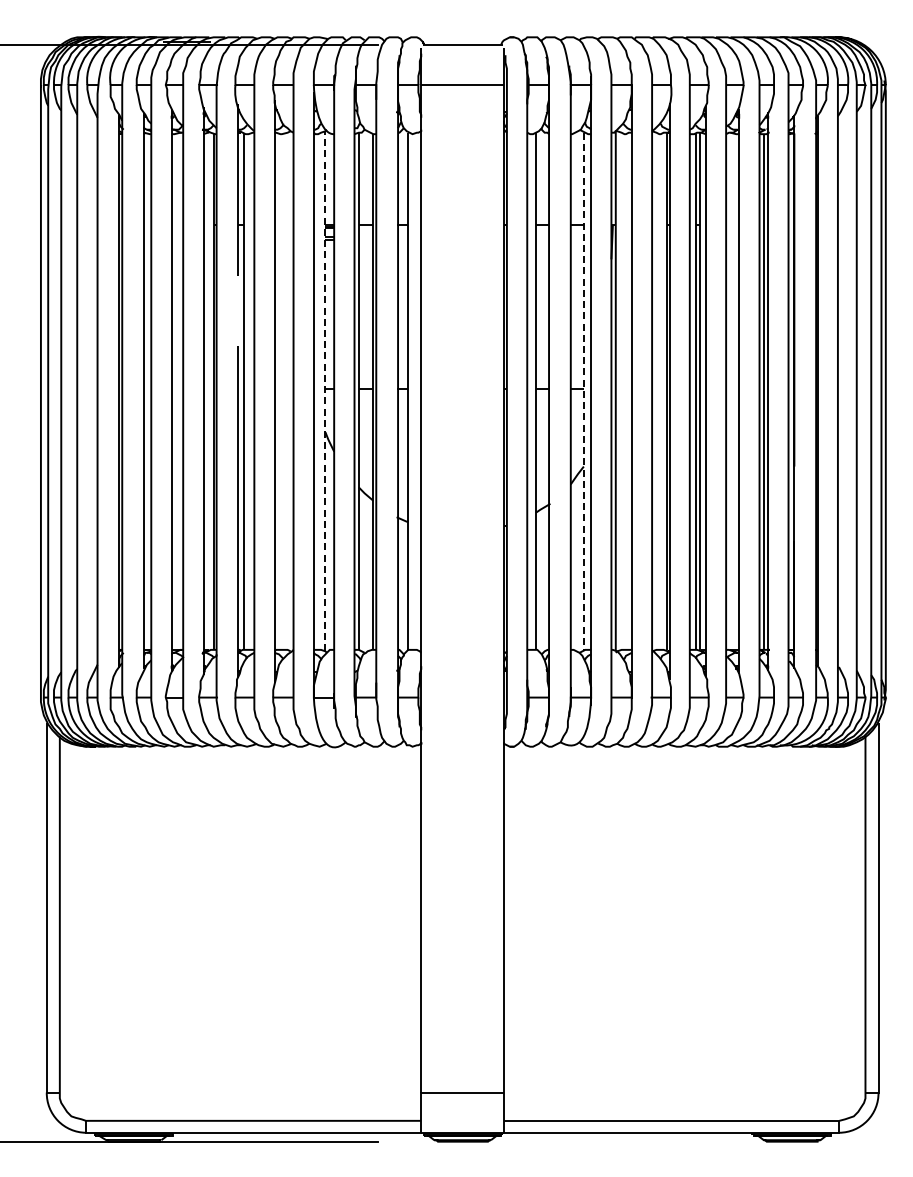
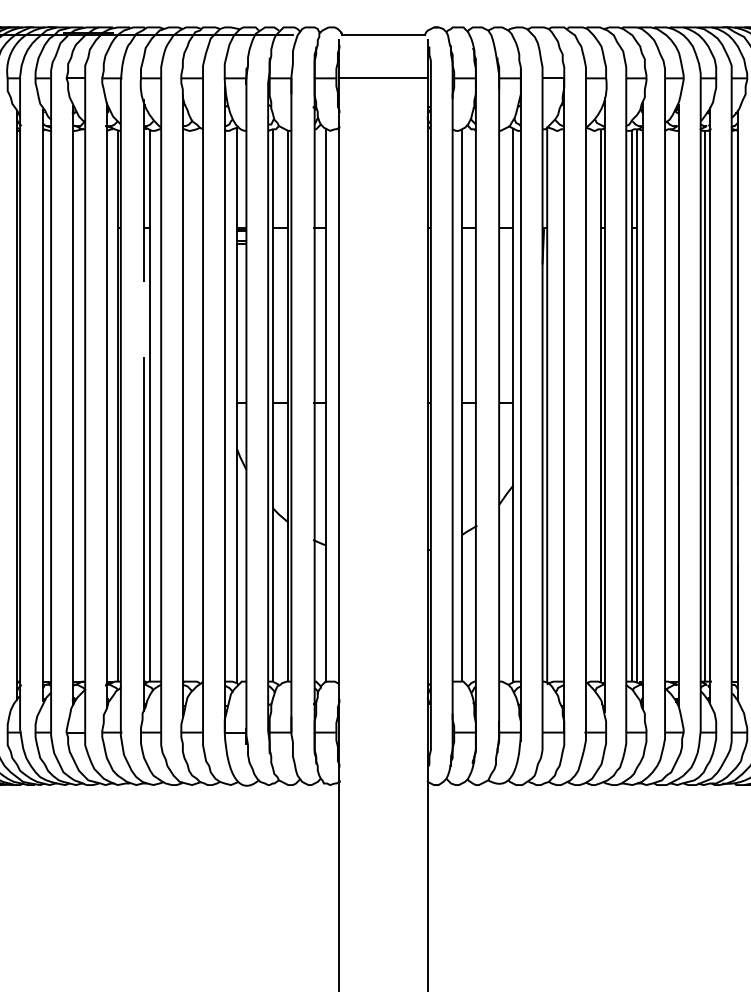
line: (325, 390) -> (237, 404), dashed -> solid
line: (583, 392) -> (512, 406), dashed -> solid

